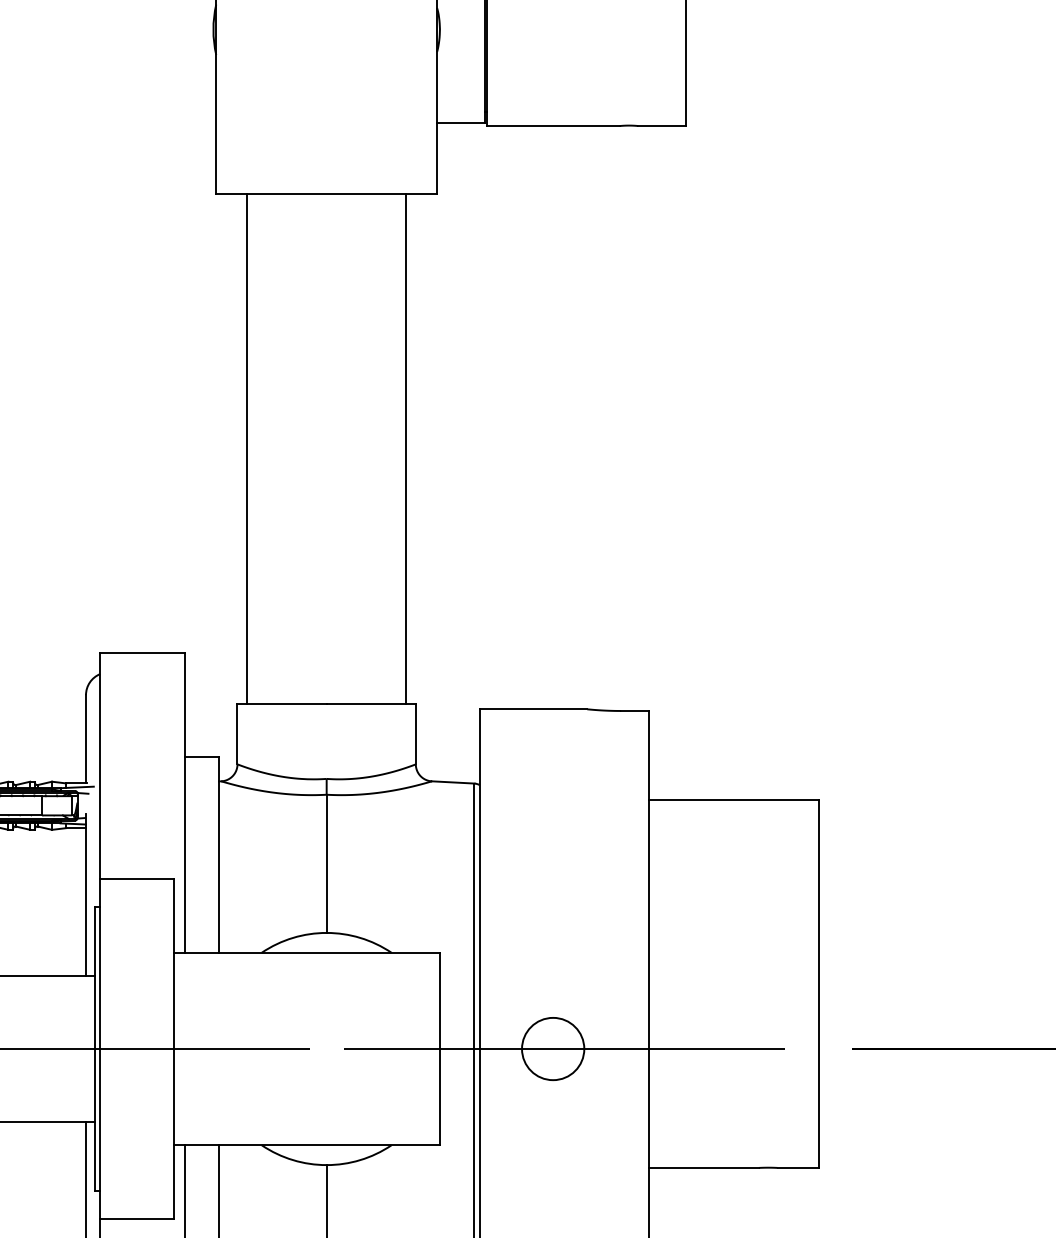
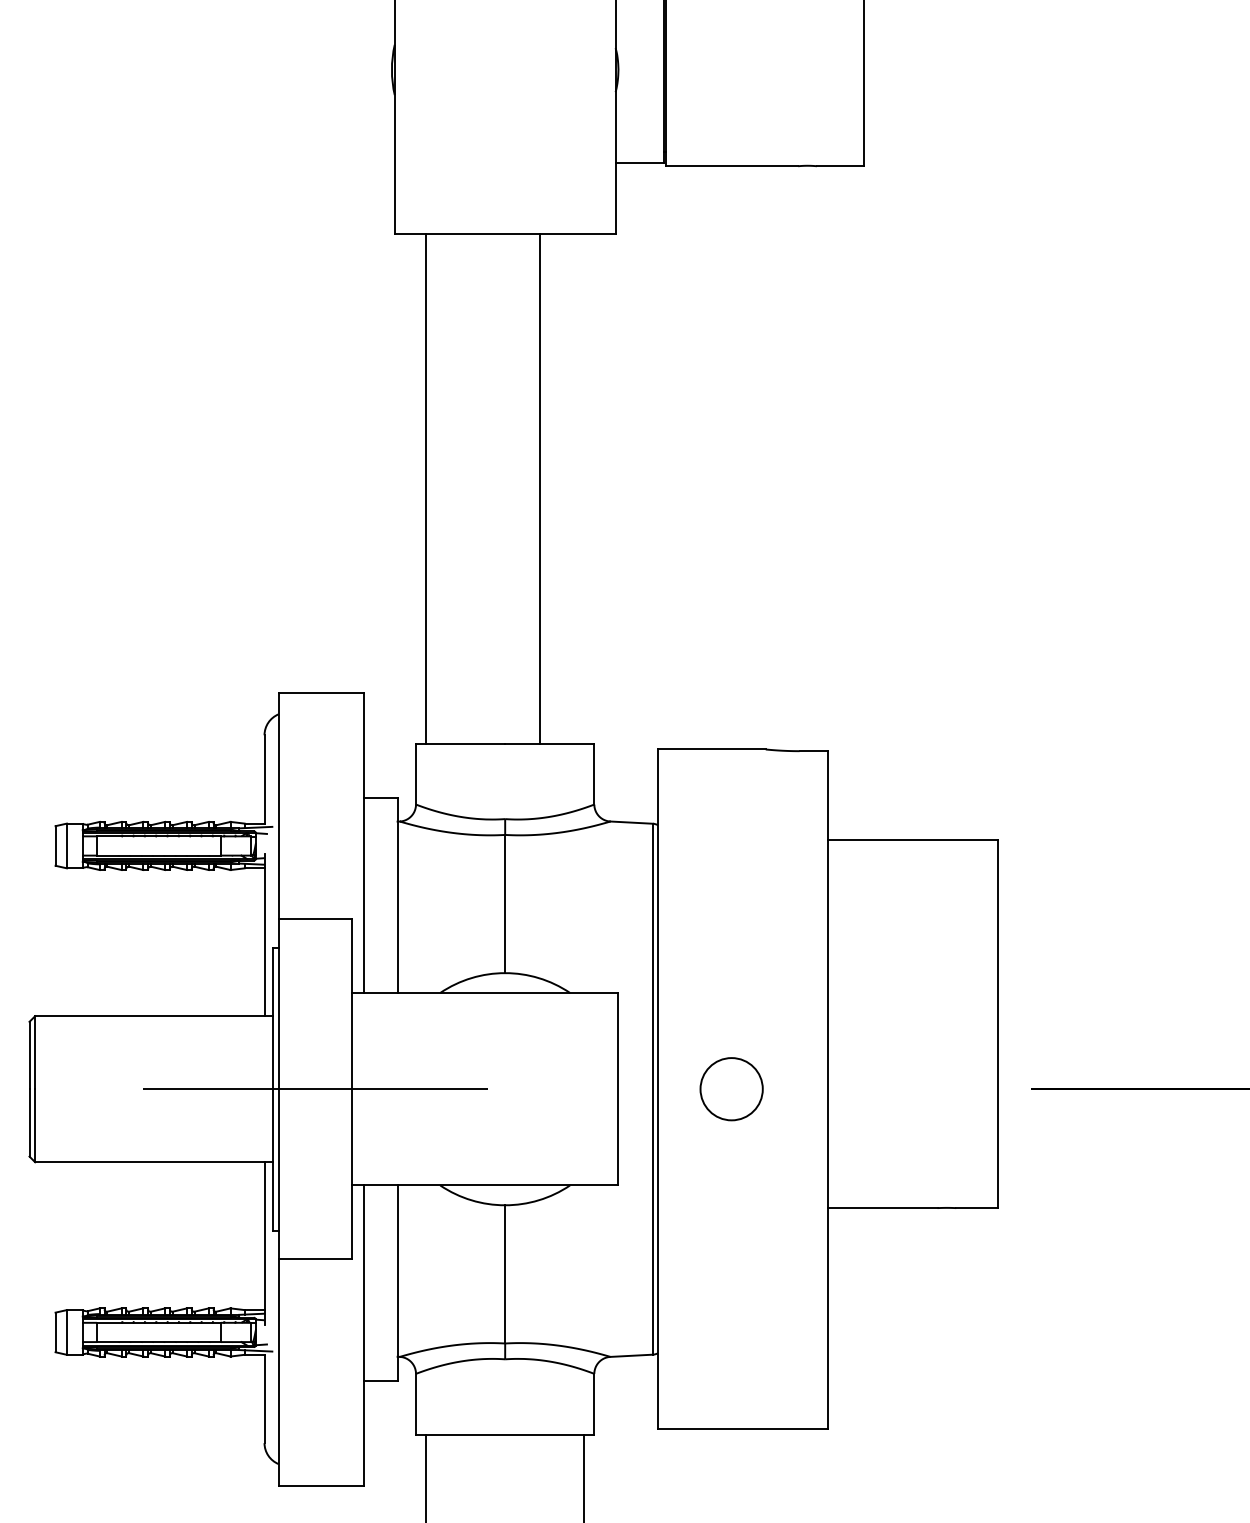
line: (405, 448) -> (540, 488), moved
line: (563, 1049) -> (742, 1089), removed

